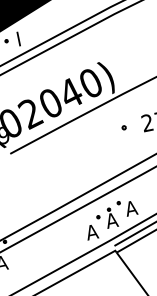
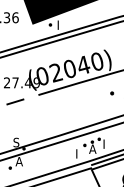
text: (129, 207) -> (105, 143), A -> I
text: (91, 231) -> (78, 153), A -> I

